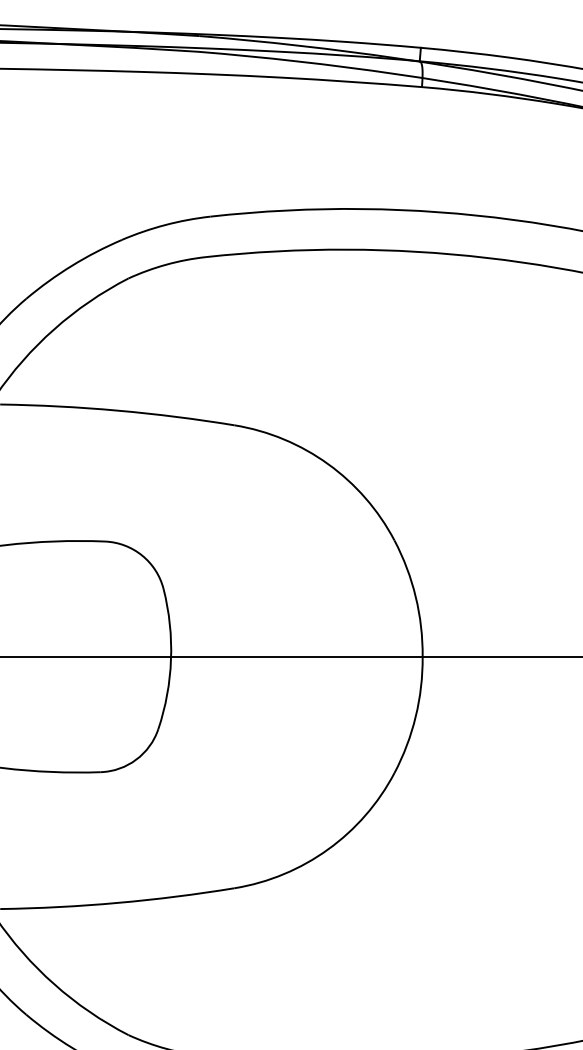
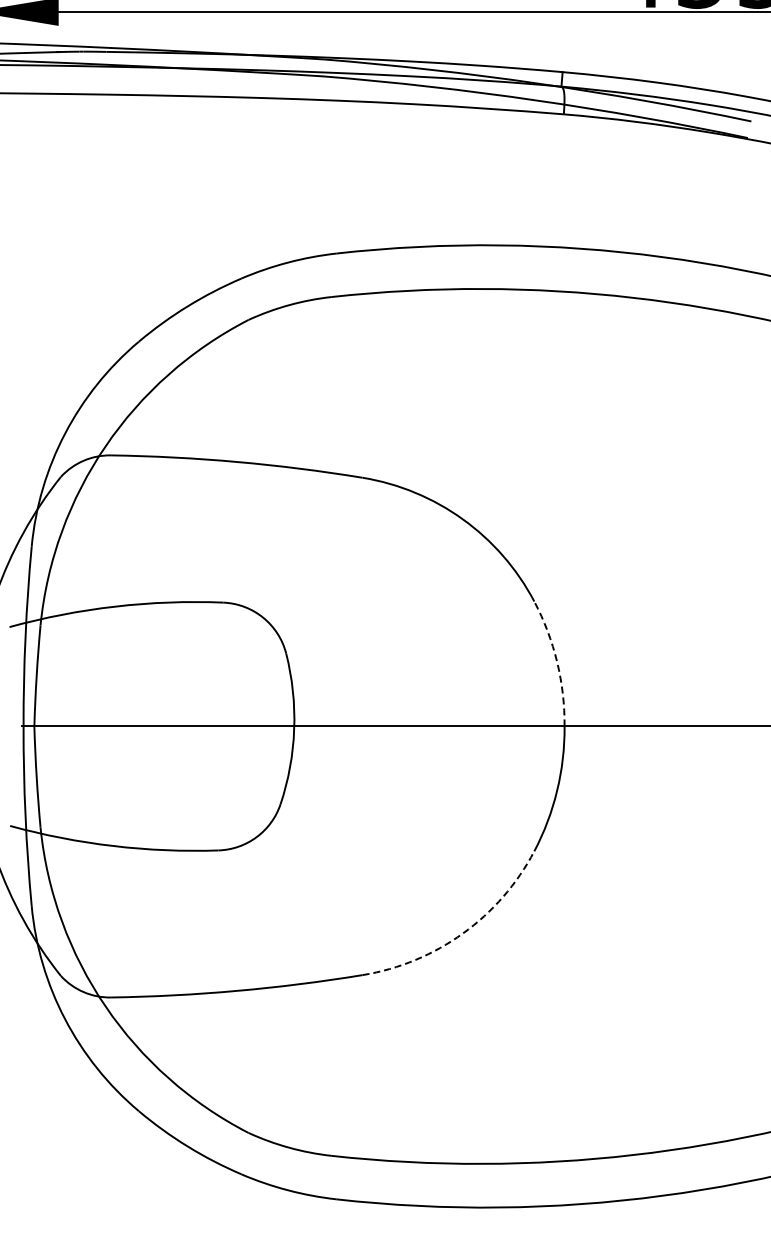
arc: (416, 597) -> (557, 662), solid -> dashed
arc: (328, 849) -> (463, 933), solid -> dashed

